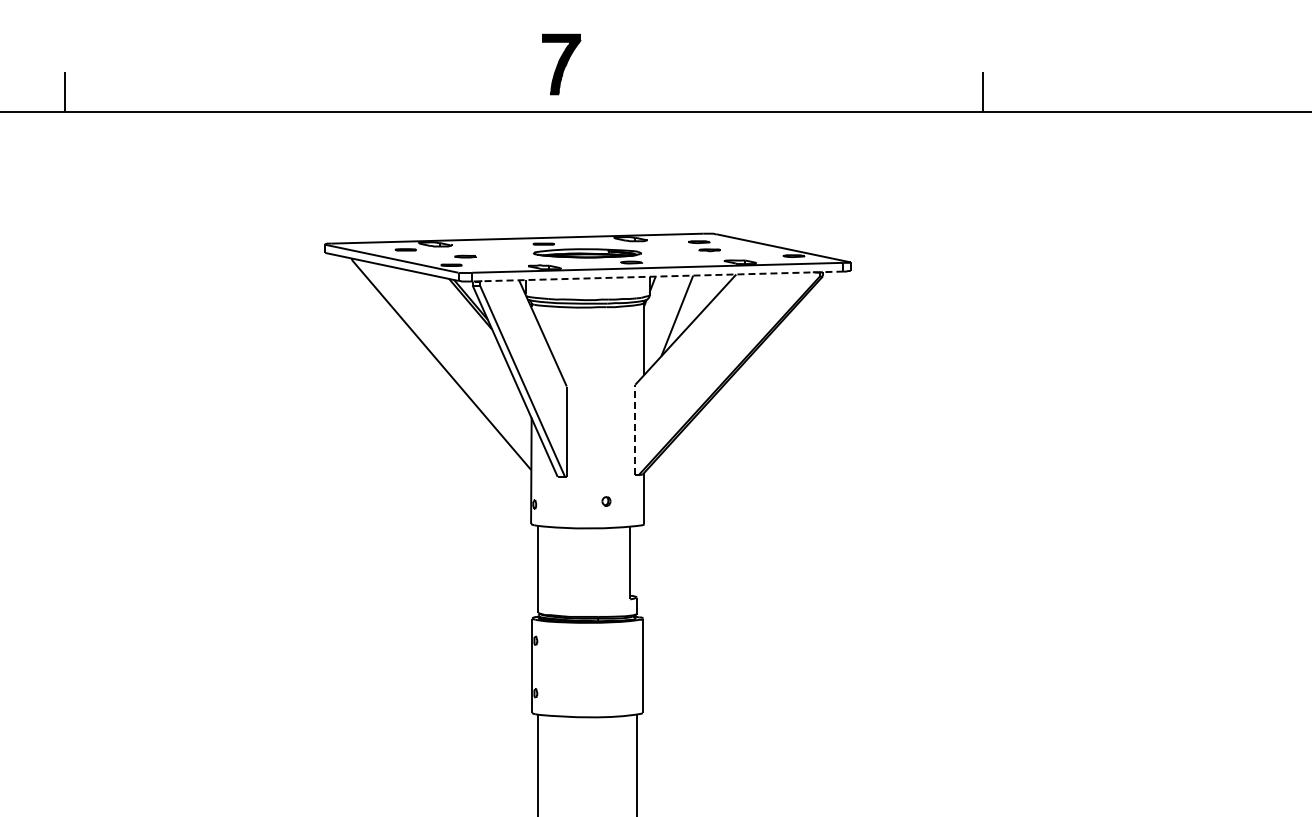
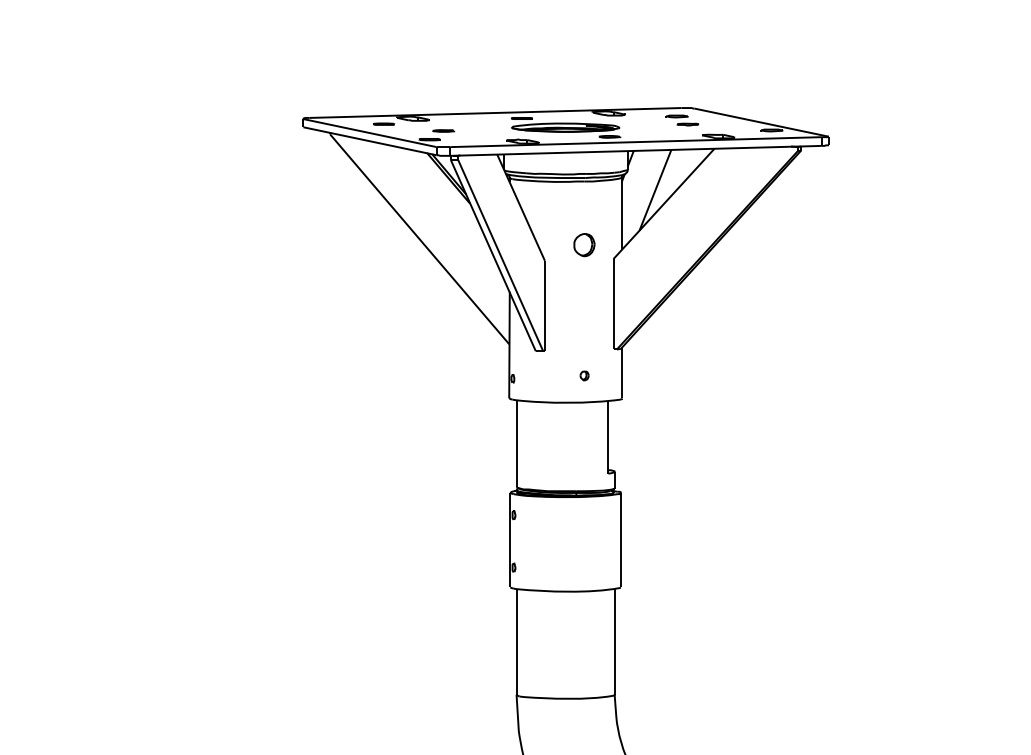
line: (657, 276) -> (635, 150), dashed -> solid
part: (606, 370) -> (584, 244), added
line: (635, 429) -> (613, 303), dashed -> solid

